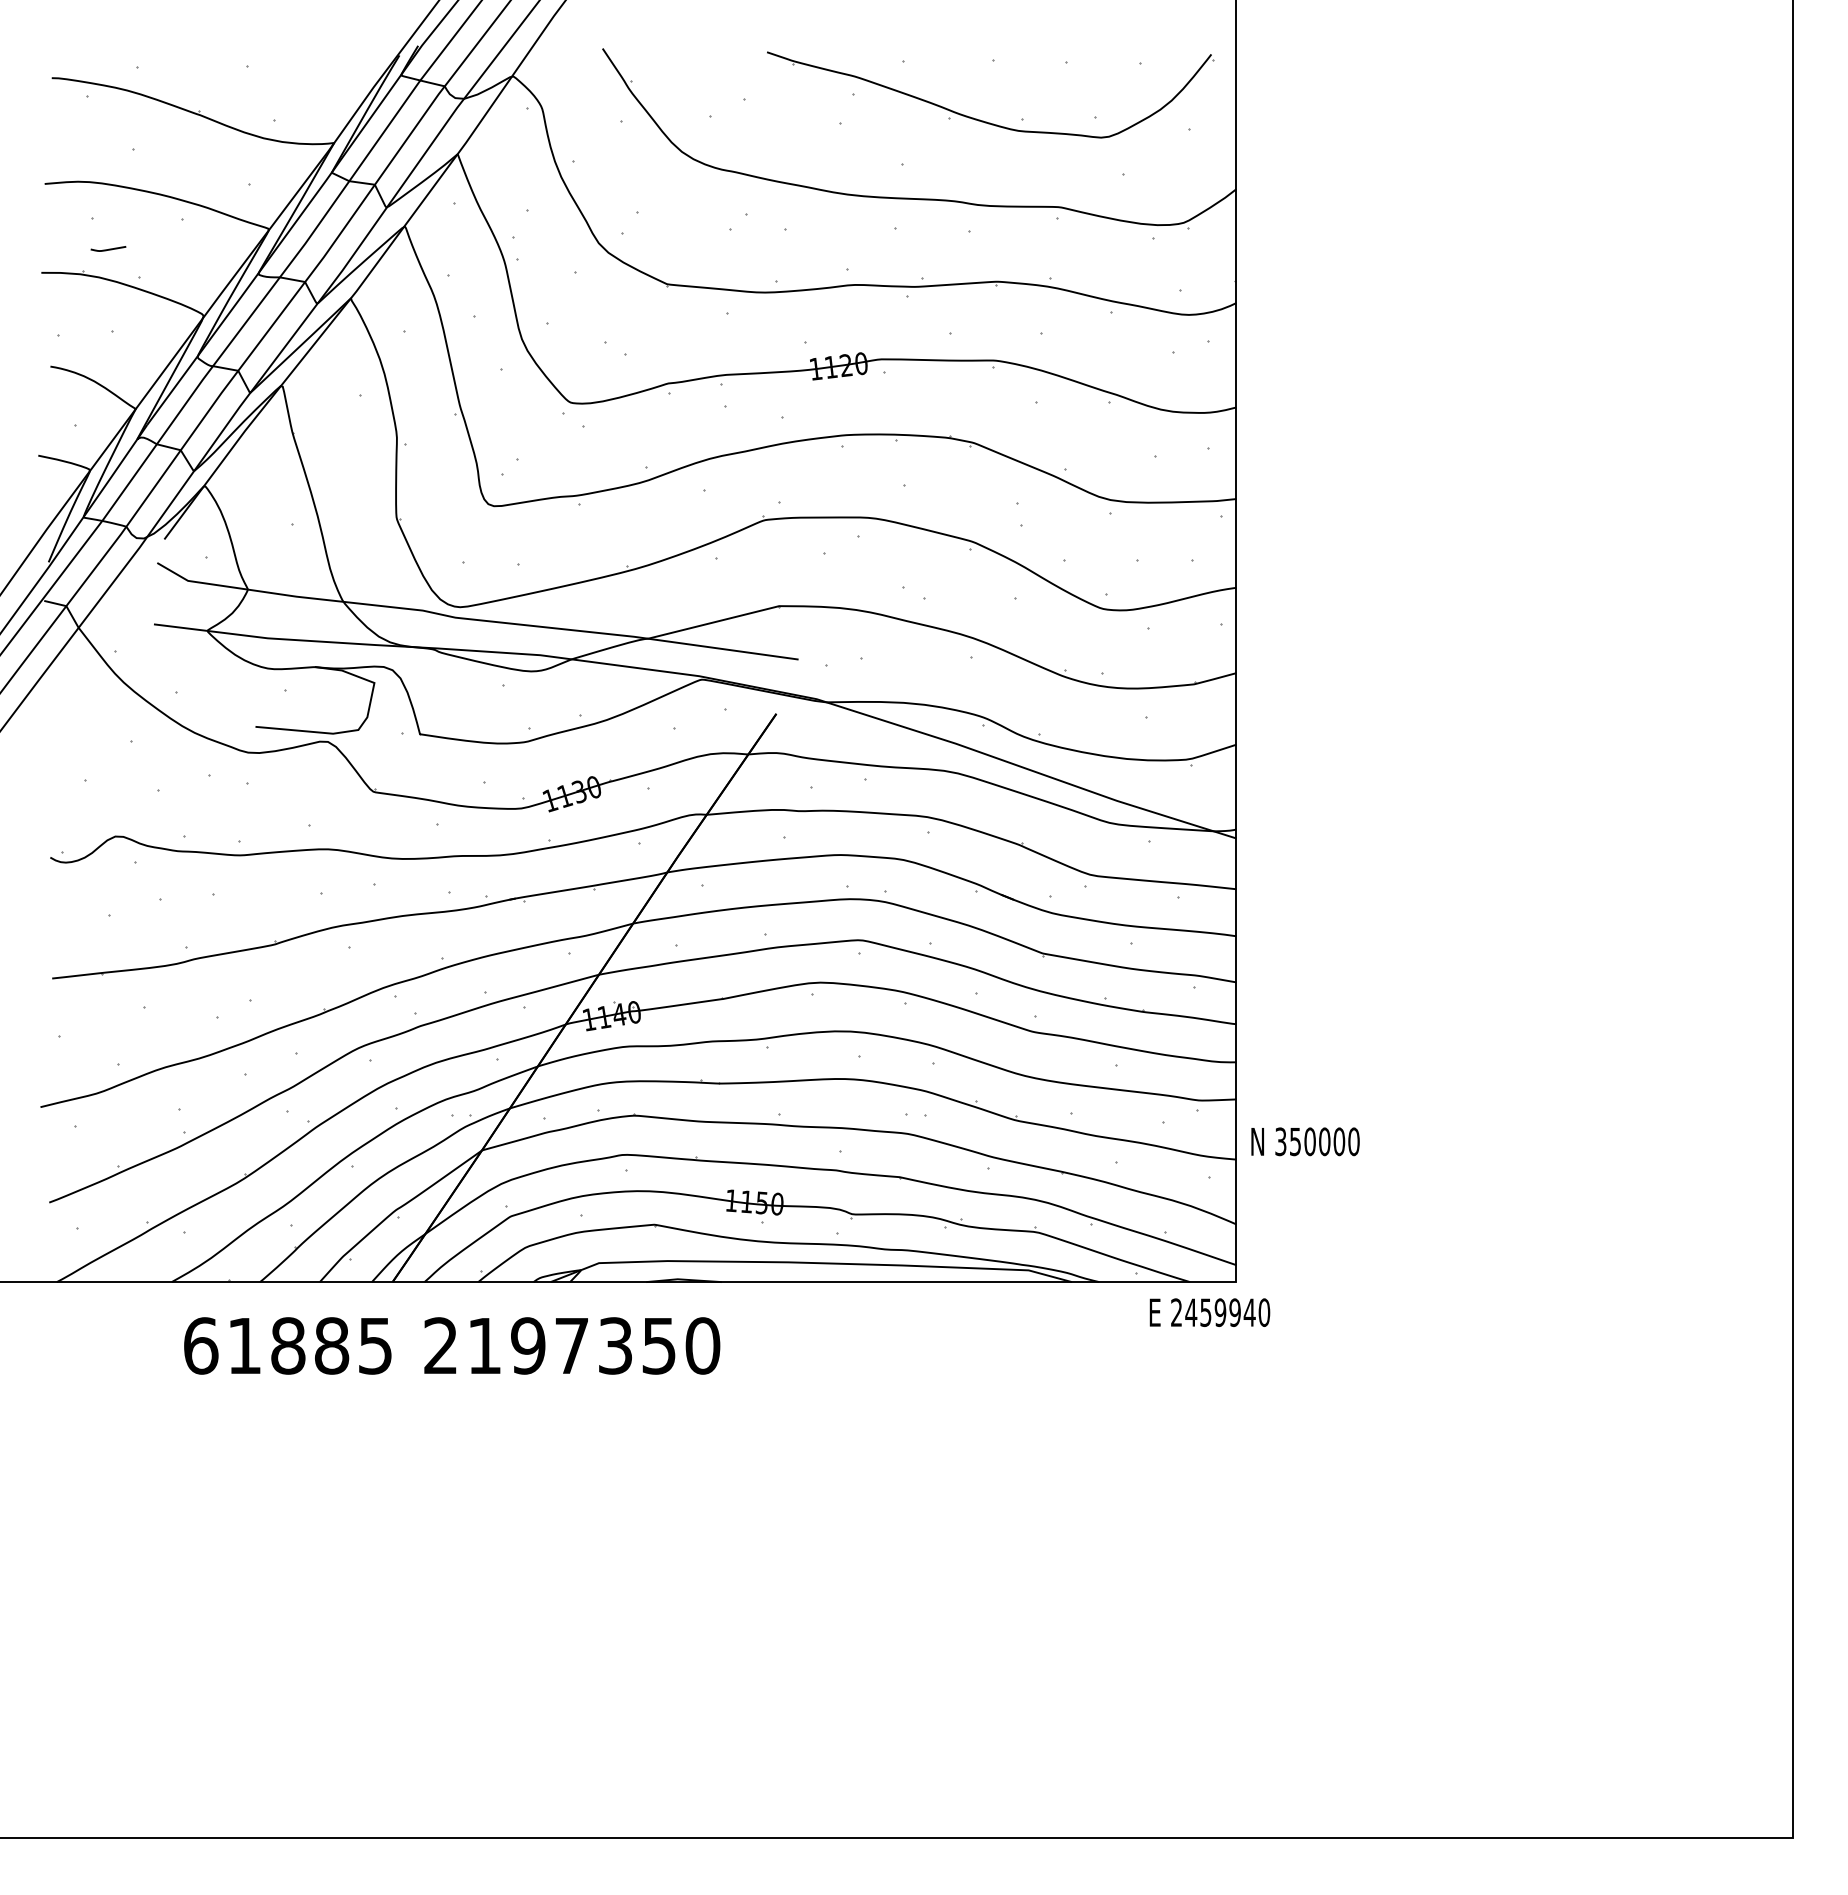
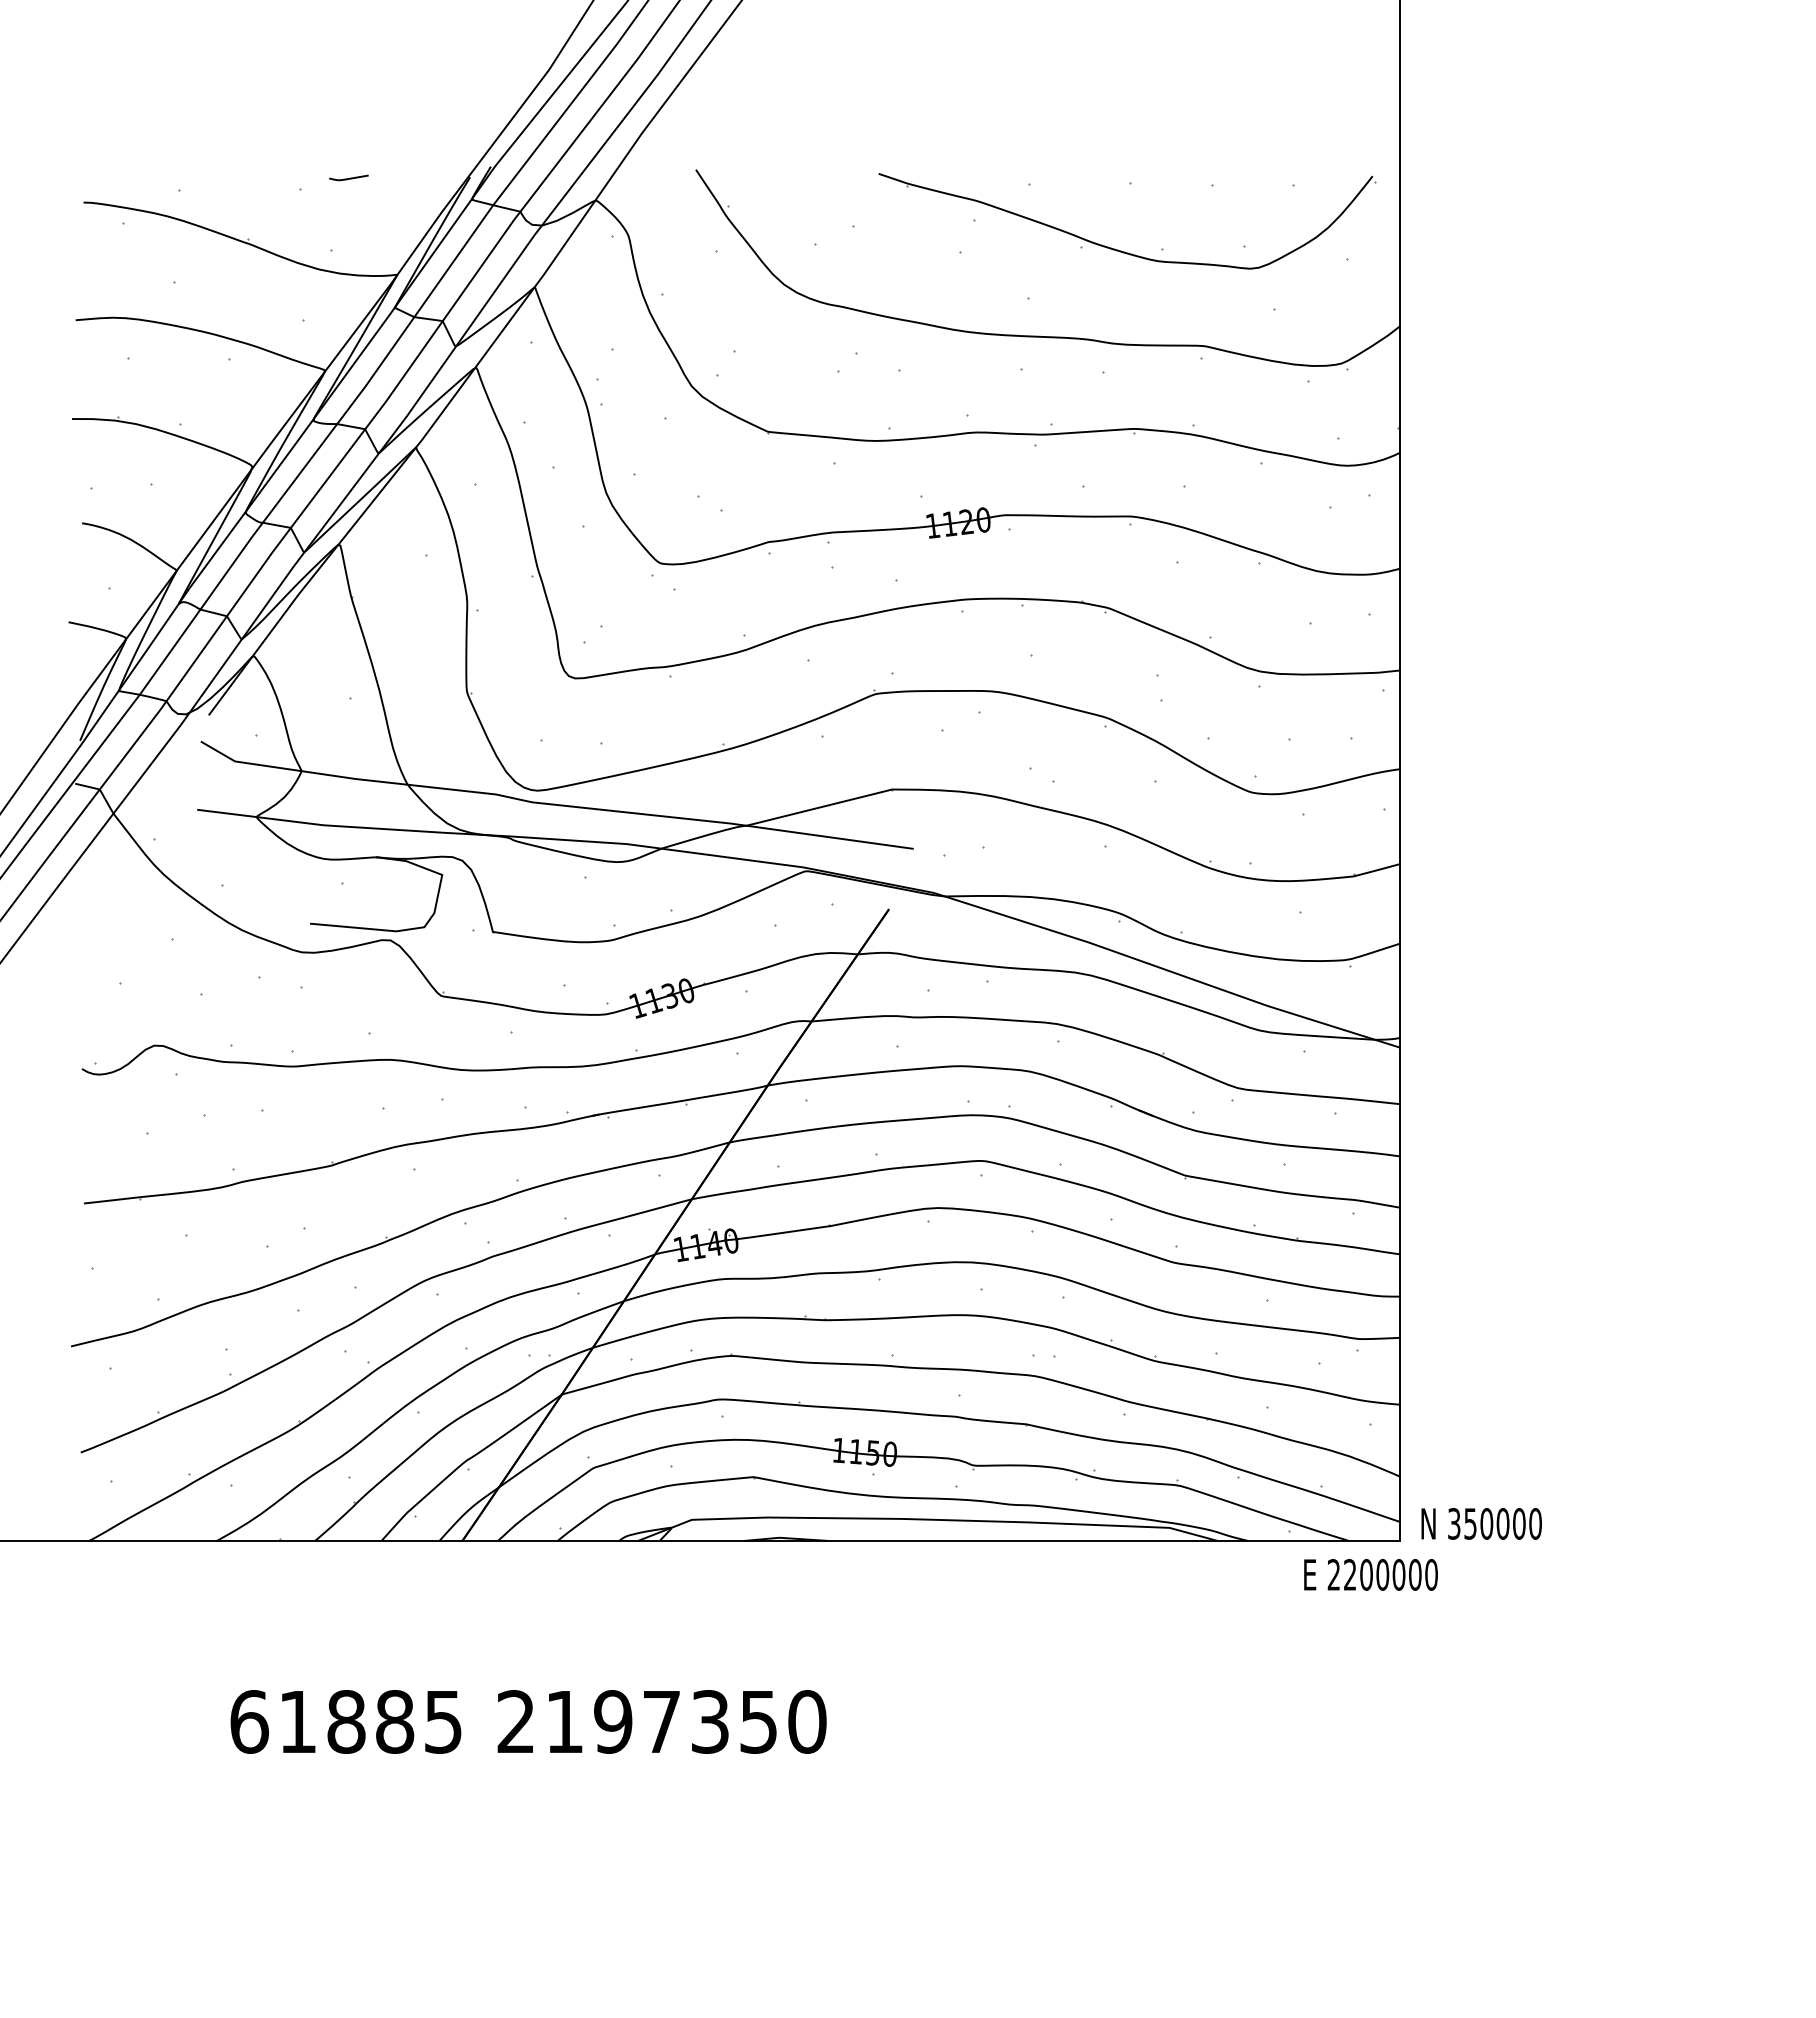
curve: (108, 248) -> (348, 177), moved
text: (1305, 1141) -> (1481, 1523), moved
text: (1220, 1312) -> (1382, 1574), 2459940 -> 2200000
text: (452, 1345) -> (529, 1721), moved

